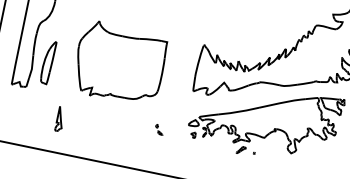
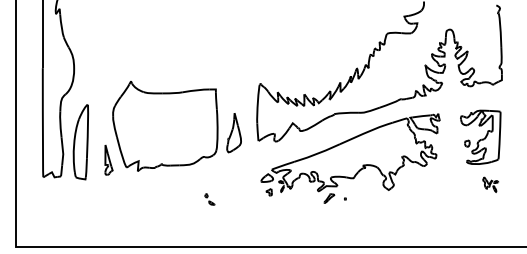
part: (47, 62) -> (80, 142), size x1.43
part: (174, 81) -> (233, 133), added
part: (59, 119) -> (108, 160), moved
part: (158, 129) -> (209, 199), moved

